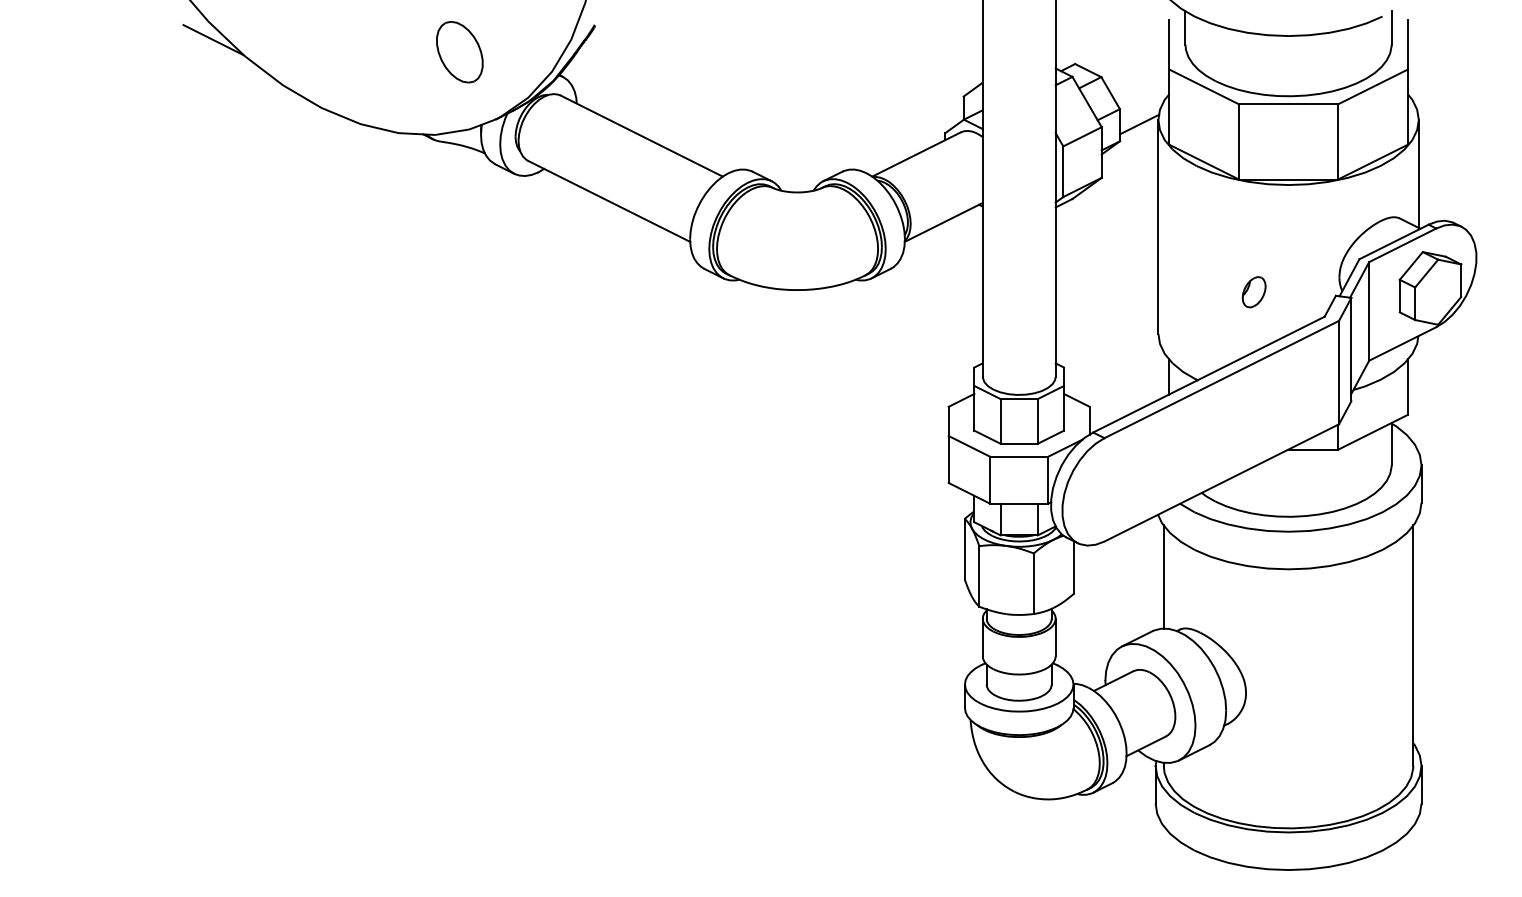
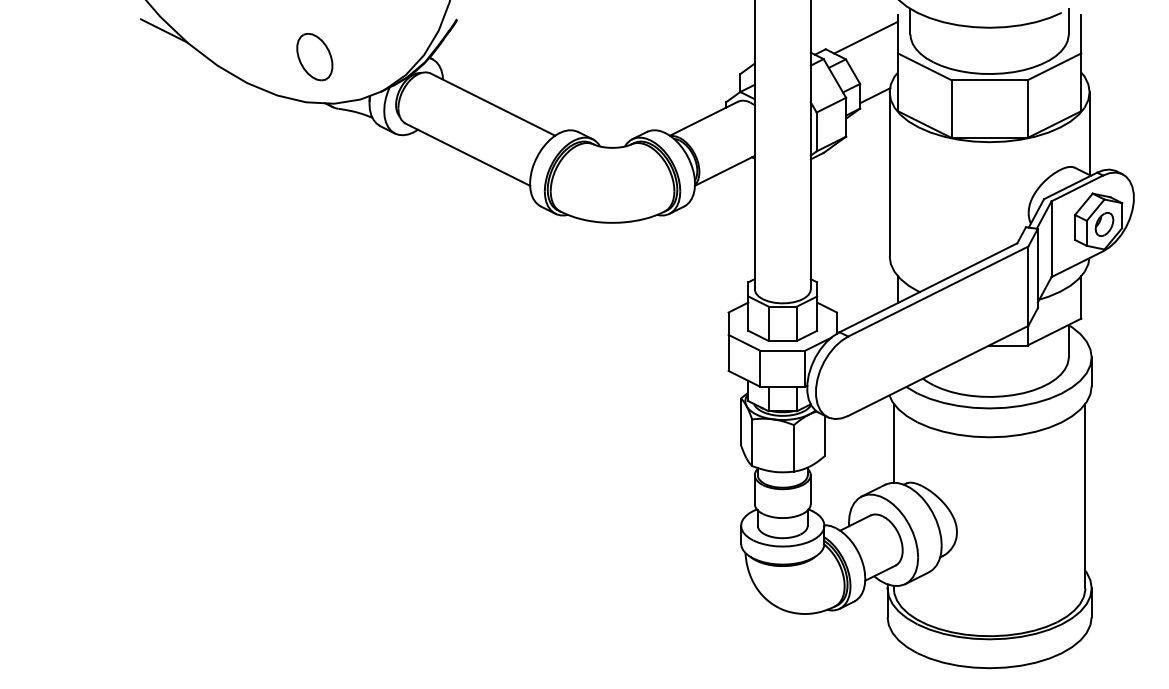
line: (1127, 48) -> (865, 37), added
part: (459, 52) -> (314, 57), moved
part: (1253, 292) -> (1103, 224), moved

